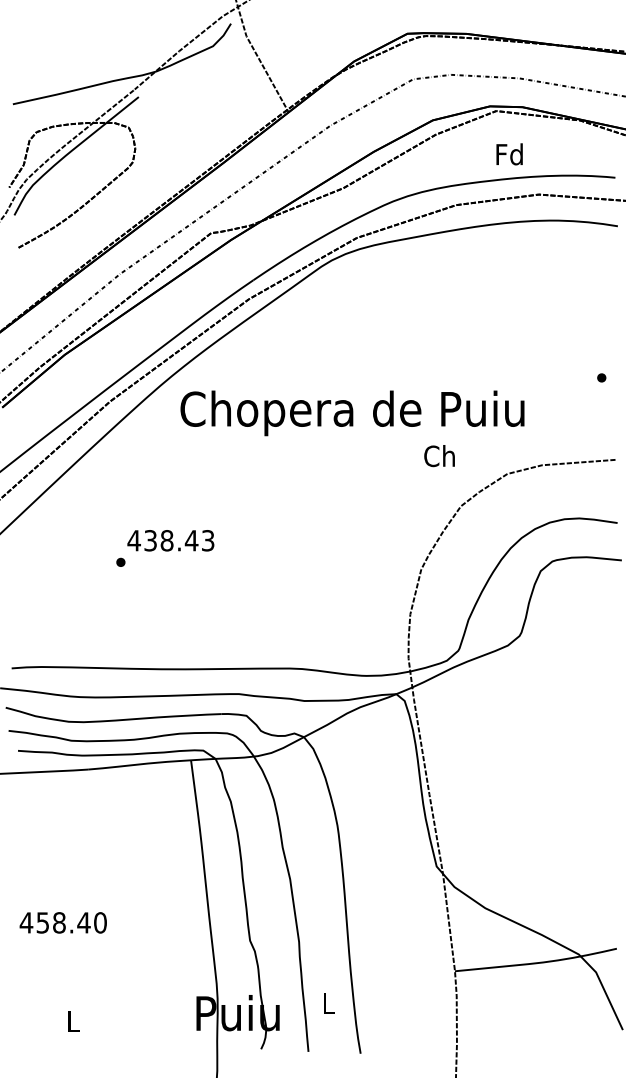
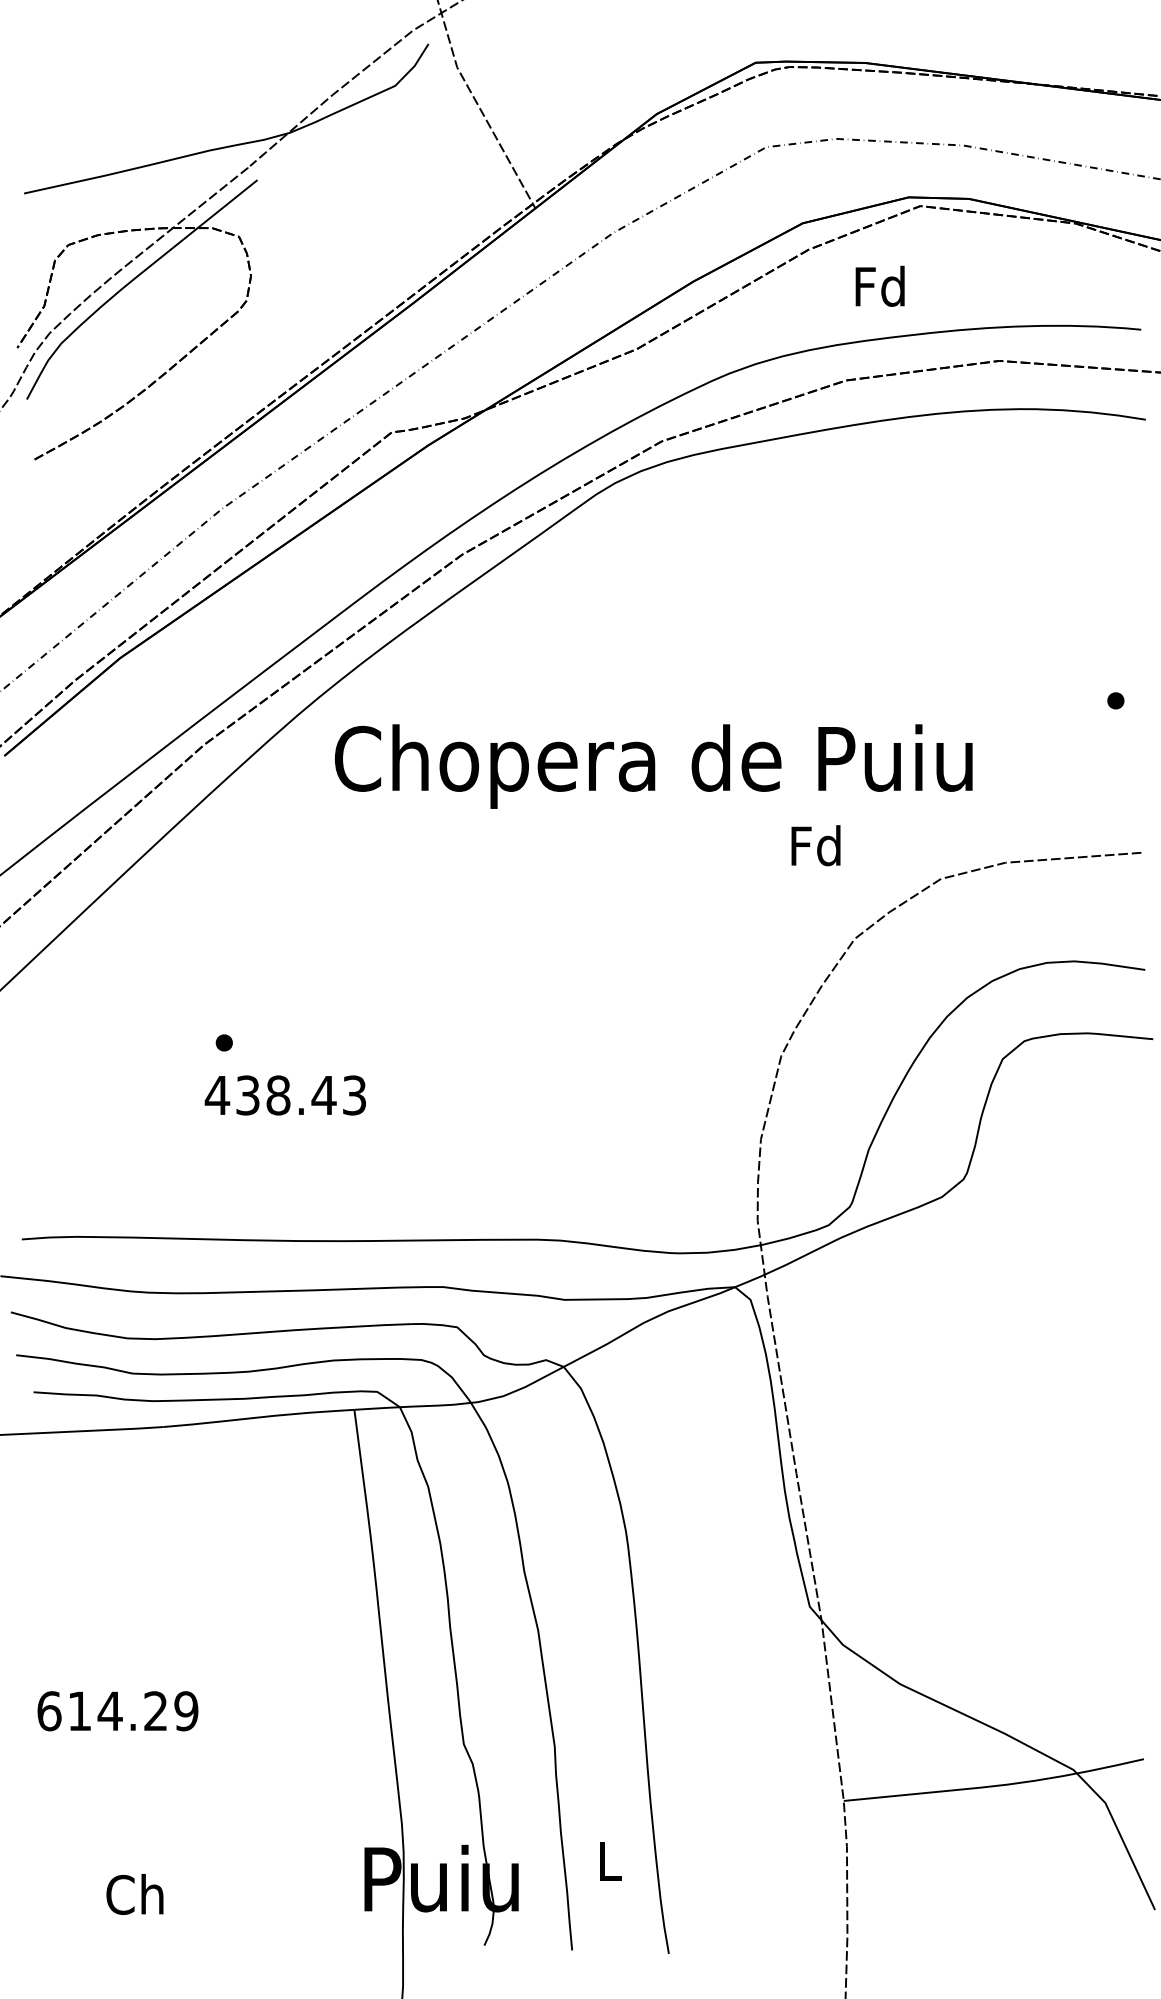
text: (509, 154) -> (879, 286), moved
text: (439, 456) -> (815, 846), Ch -> Fd
text: (170, 540) -> (284, 1094), moved
text: (62, 922) -> (116, 1710), 458.40 -> 614.29
text: (72, 1021) -> (134, 1894), L -> Ch

